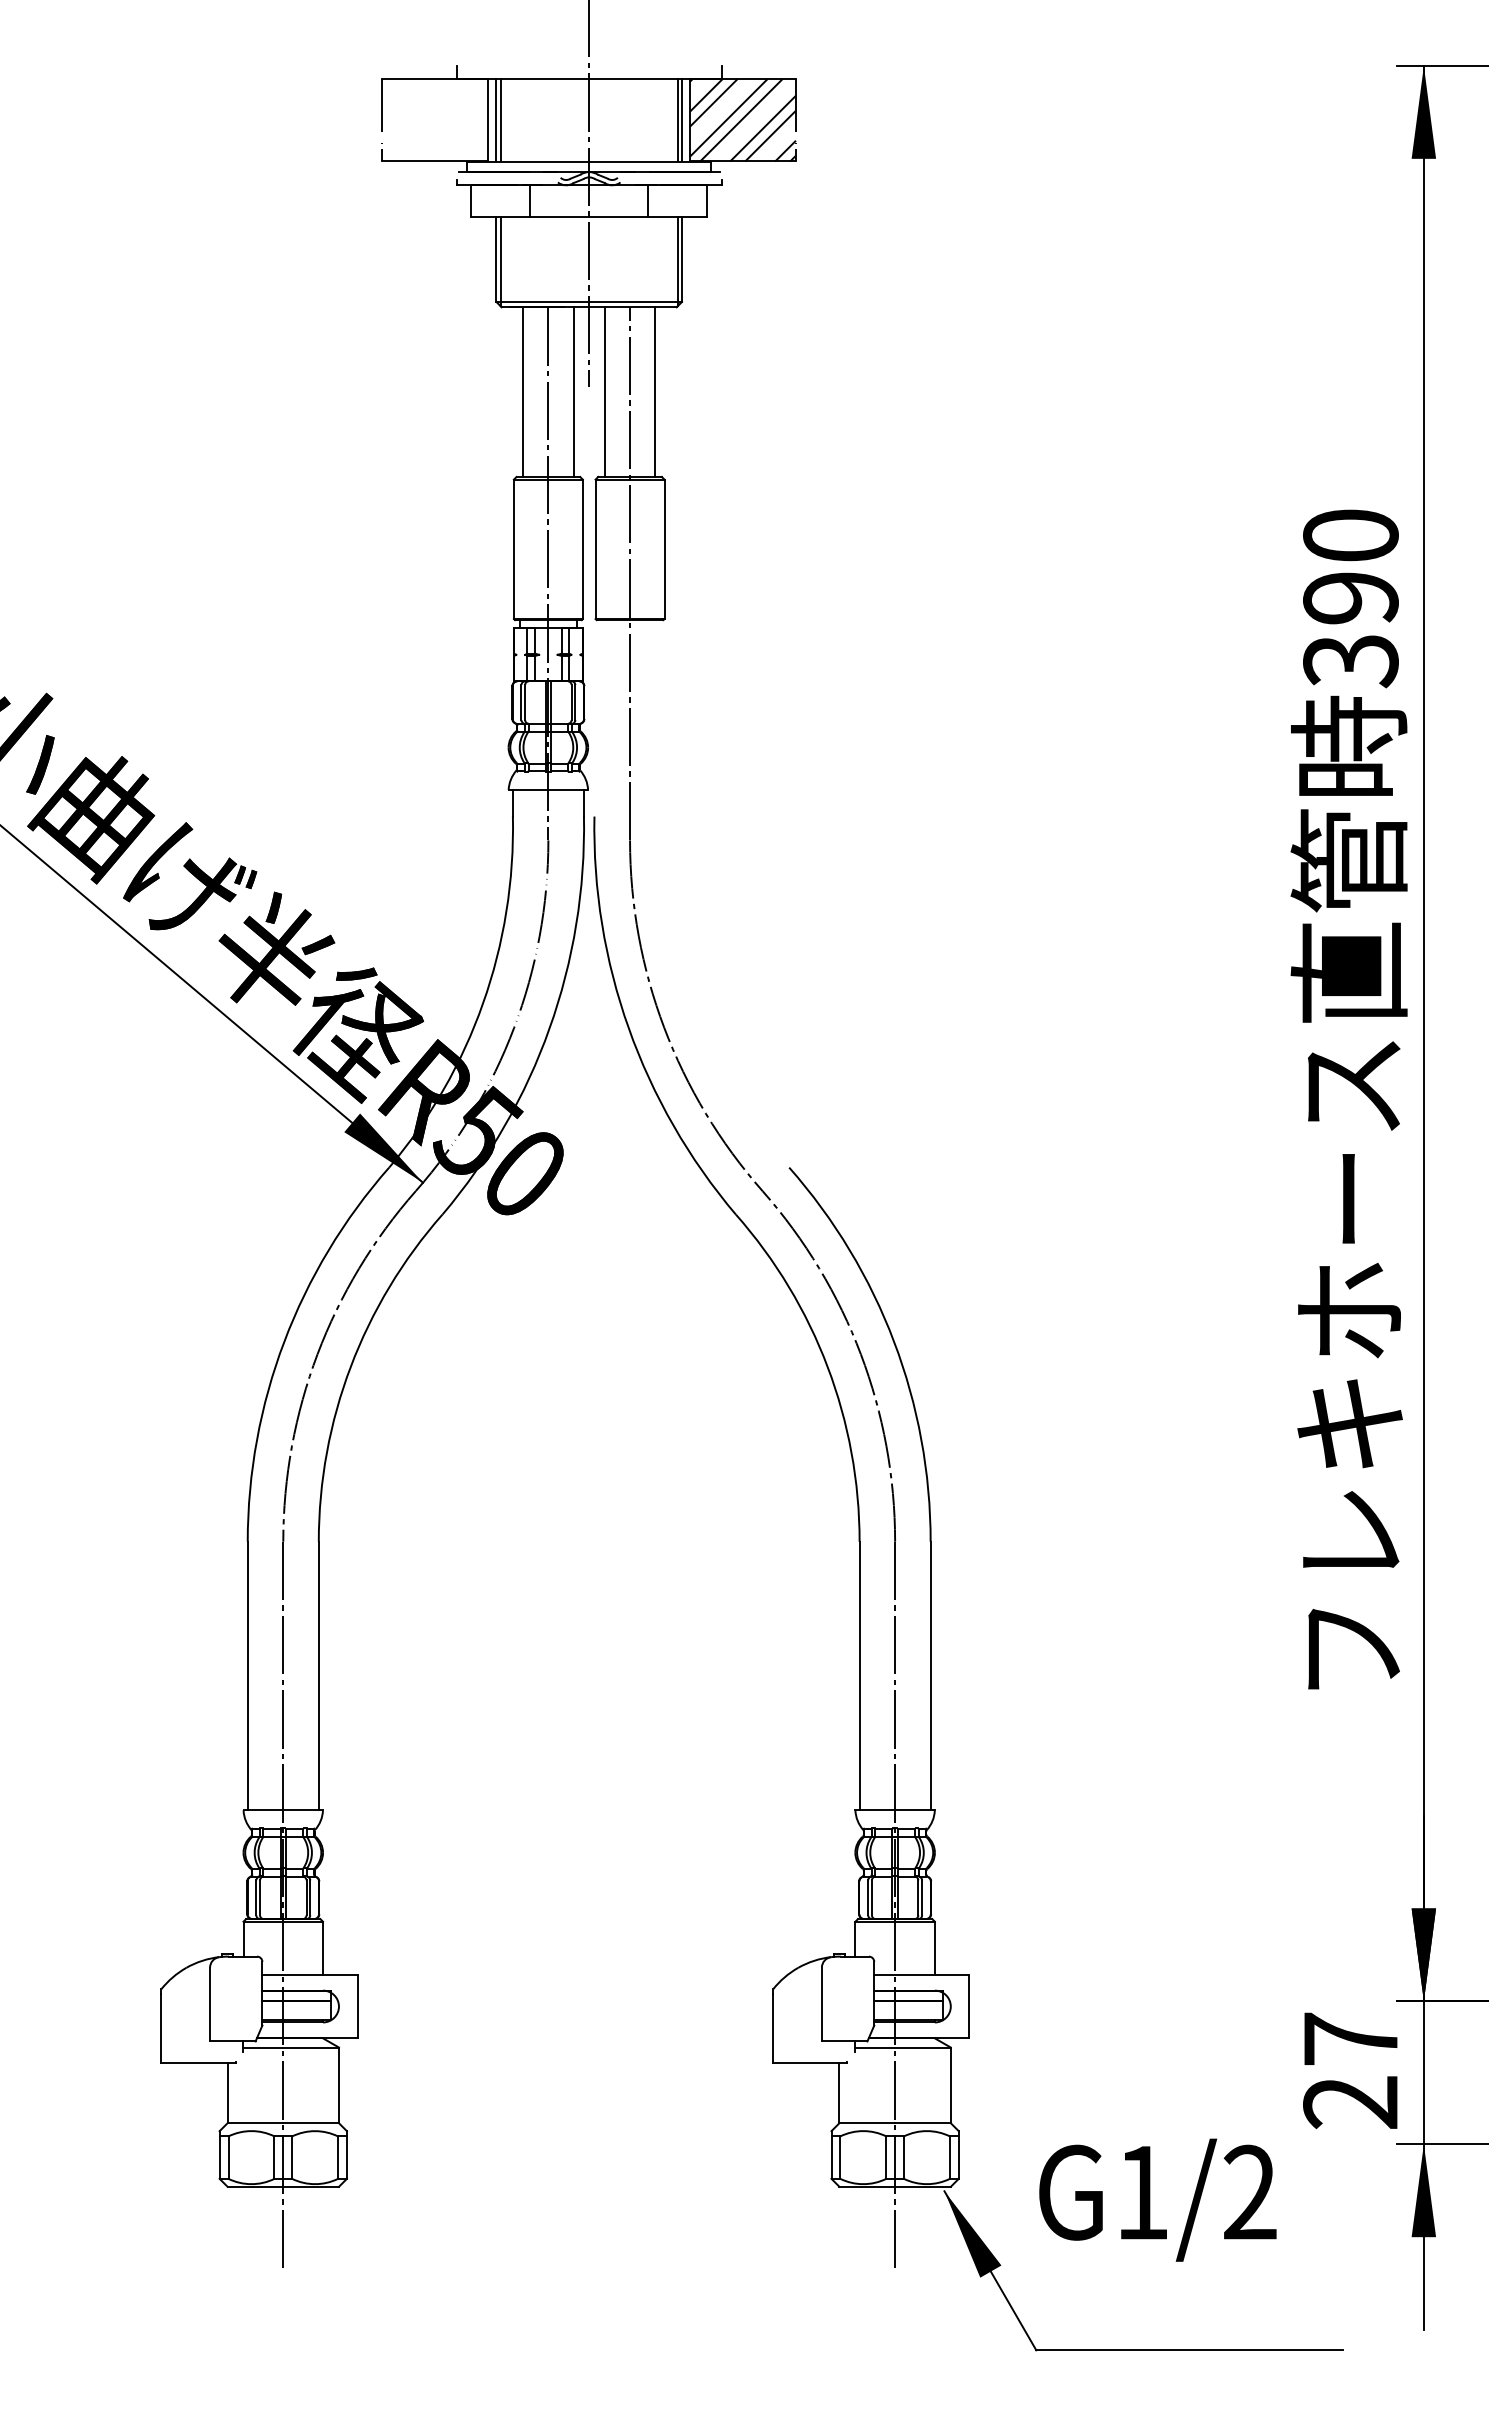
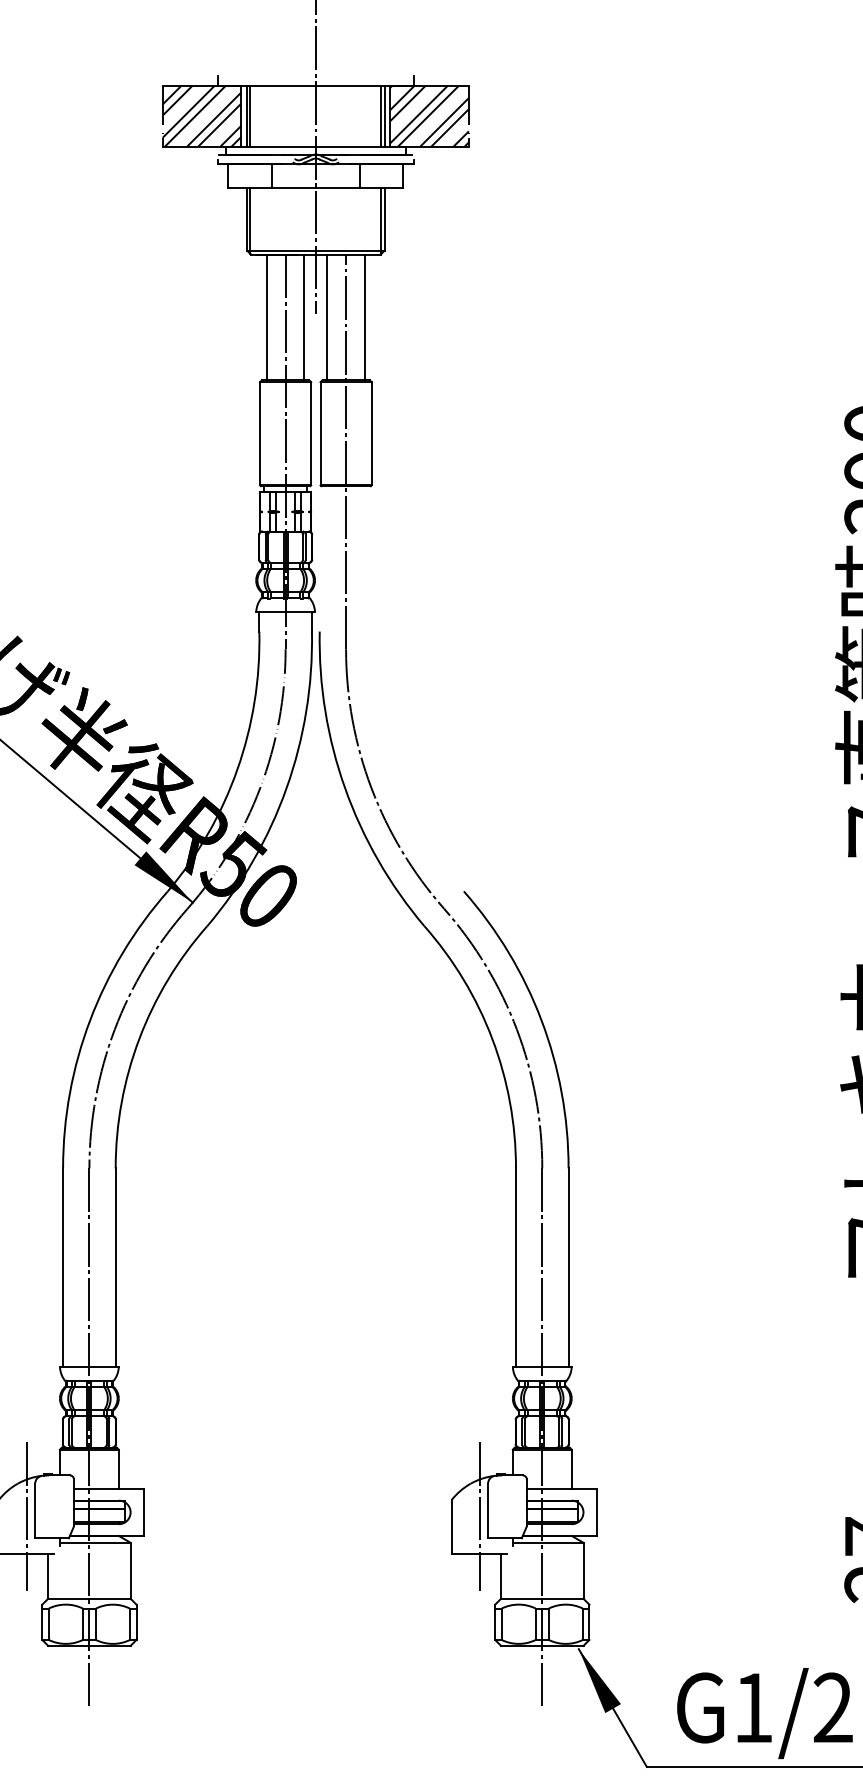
hatch: (435, 120) -> (202, 116), added
line: (198, 2011) -> (26, 1516), added
line: (810, 2011) -> (479, 1516), added
text: (1157, 2199) -> (764, 1712), moved

